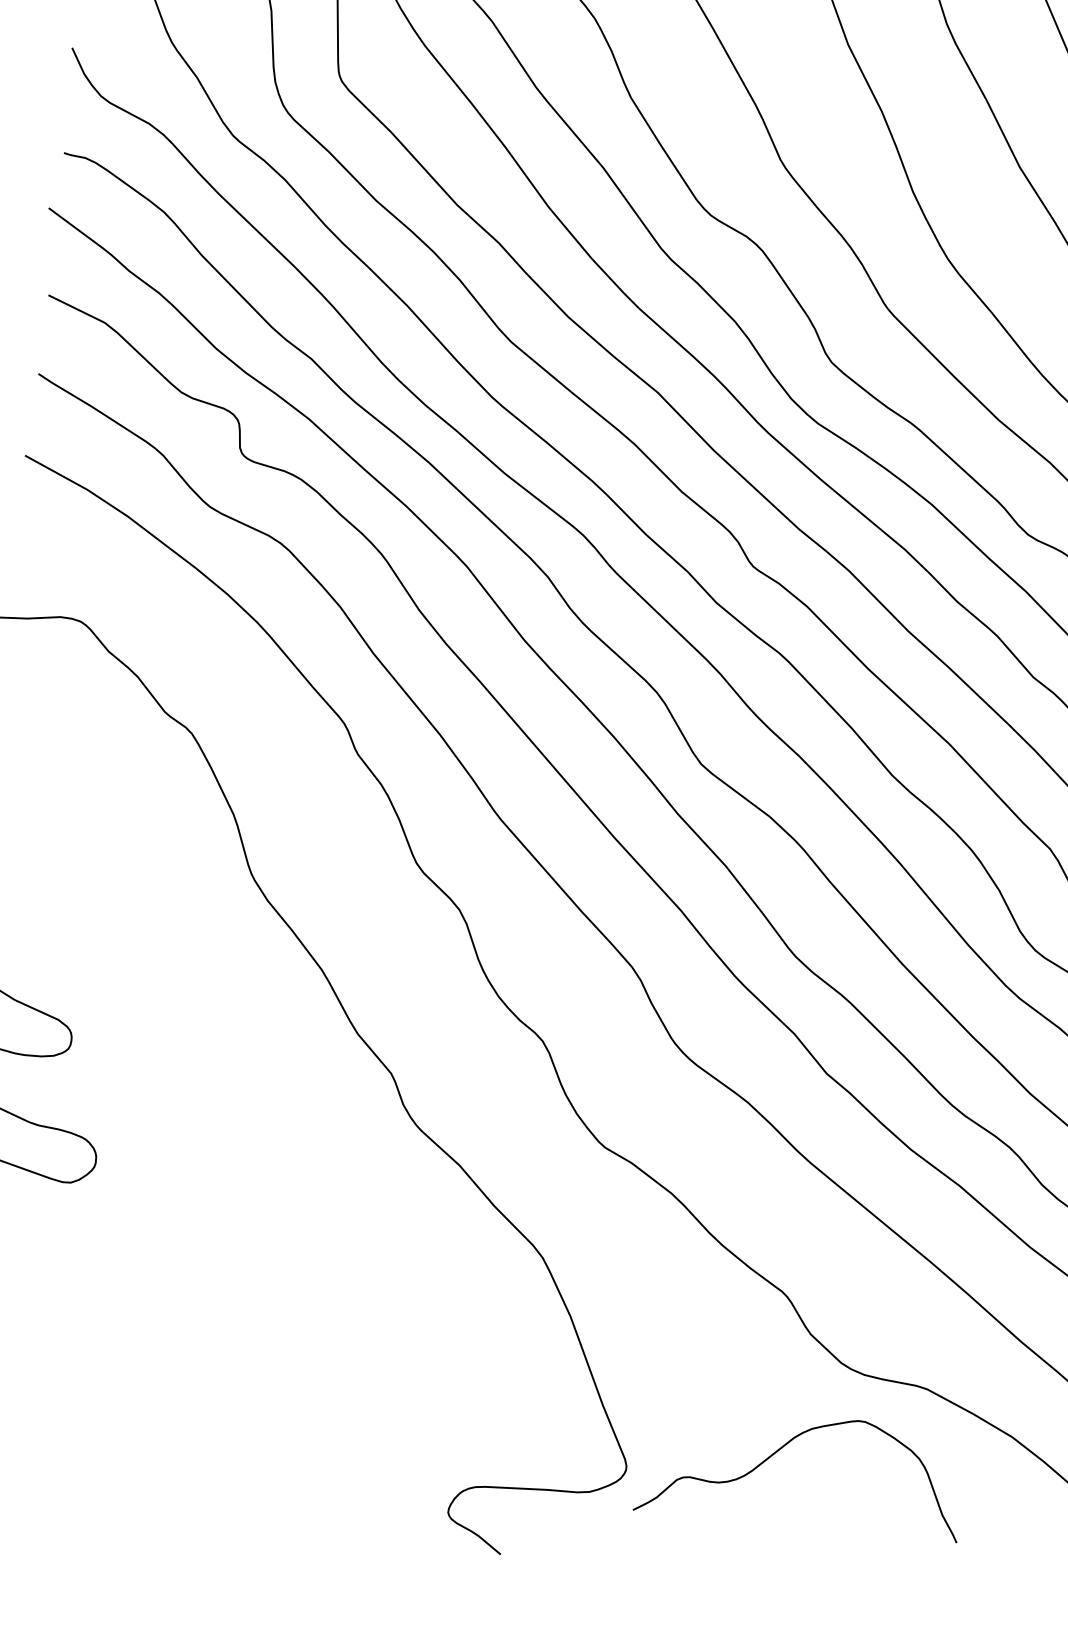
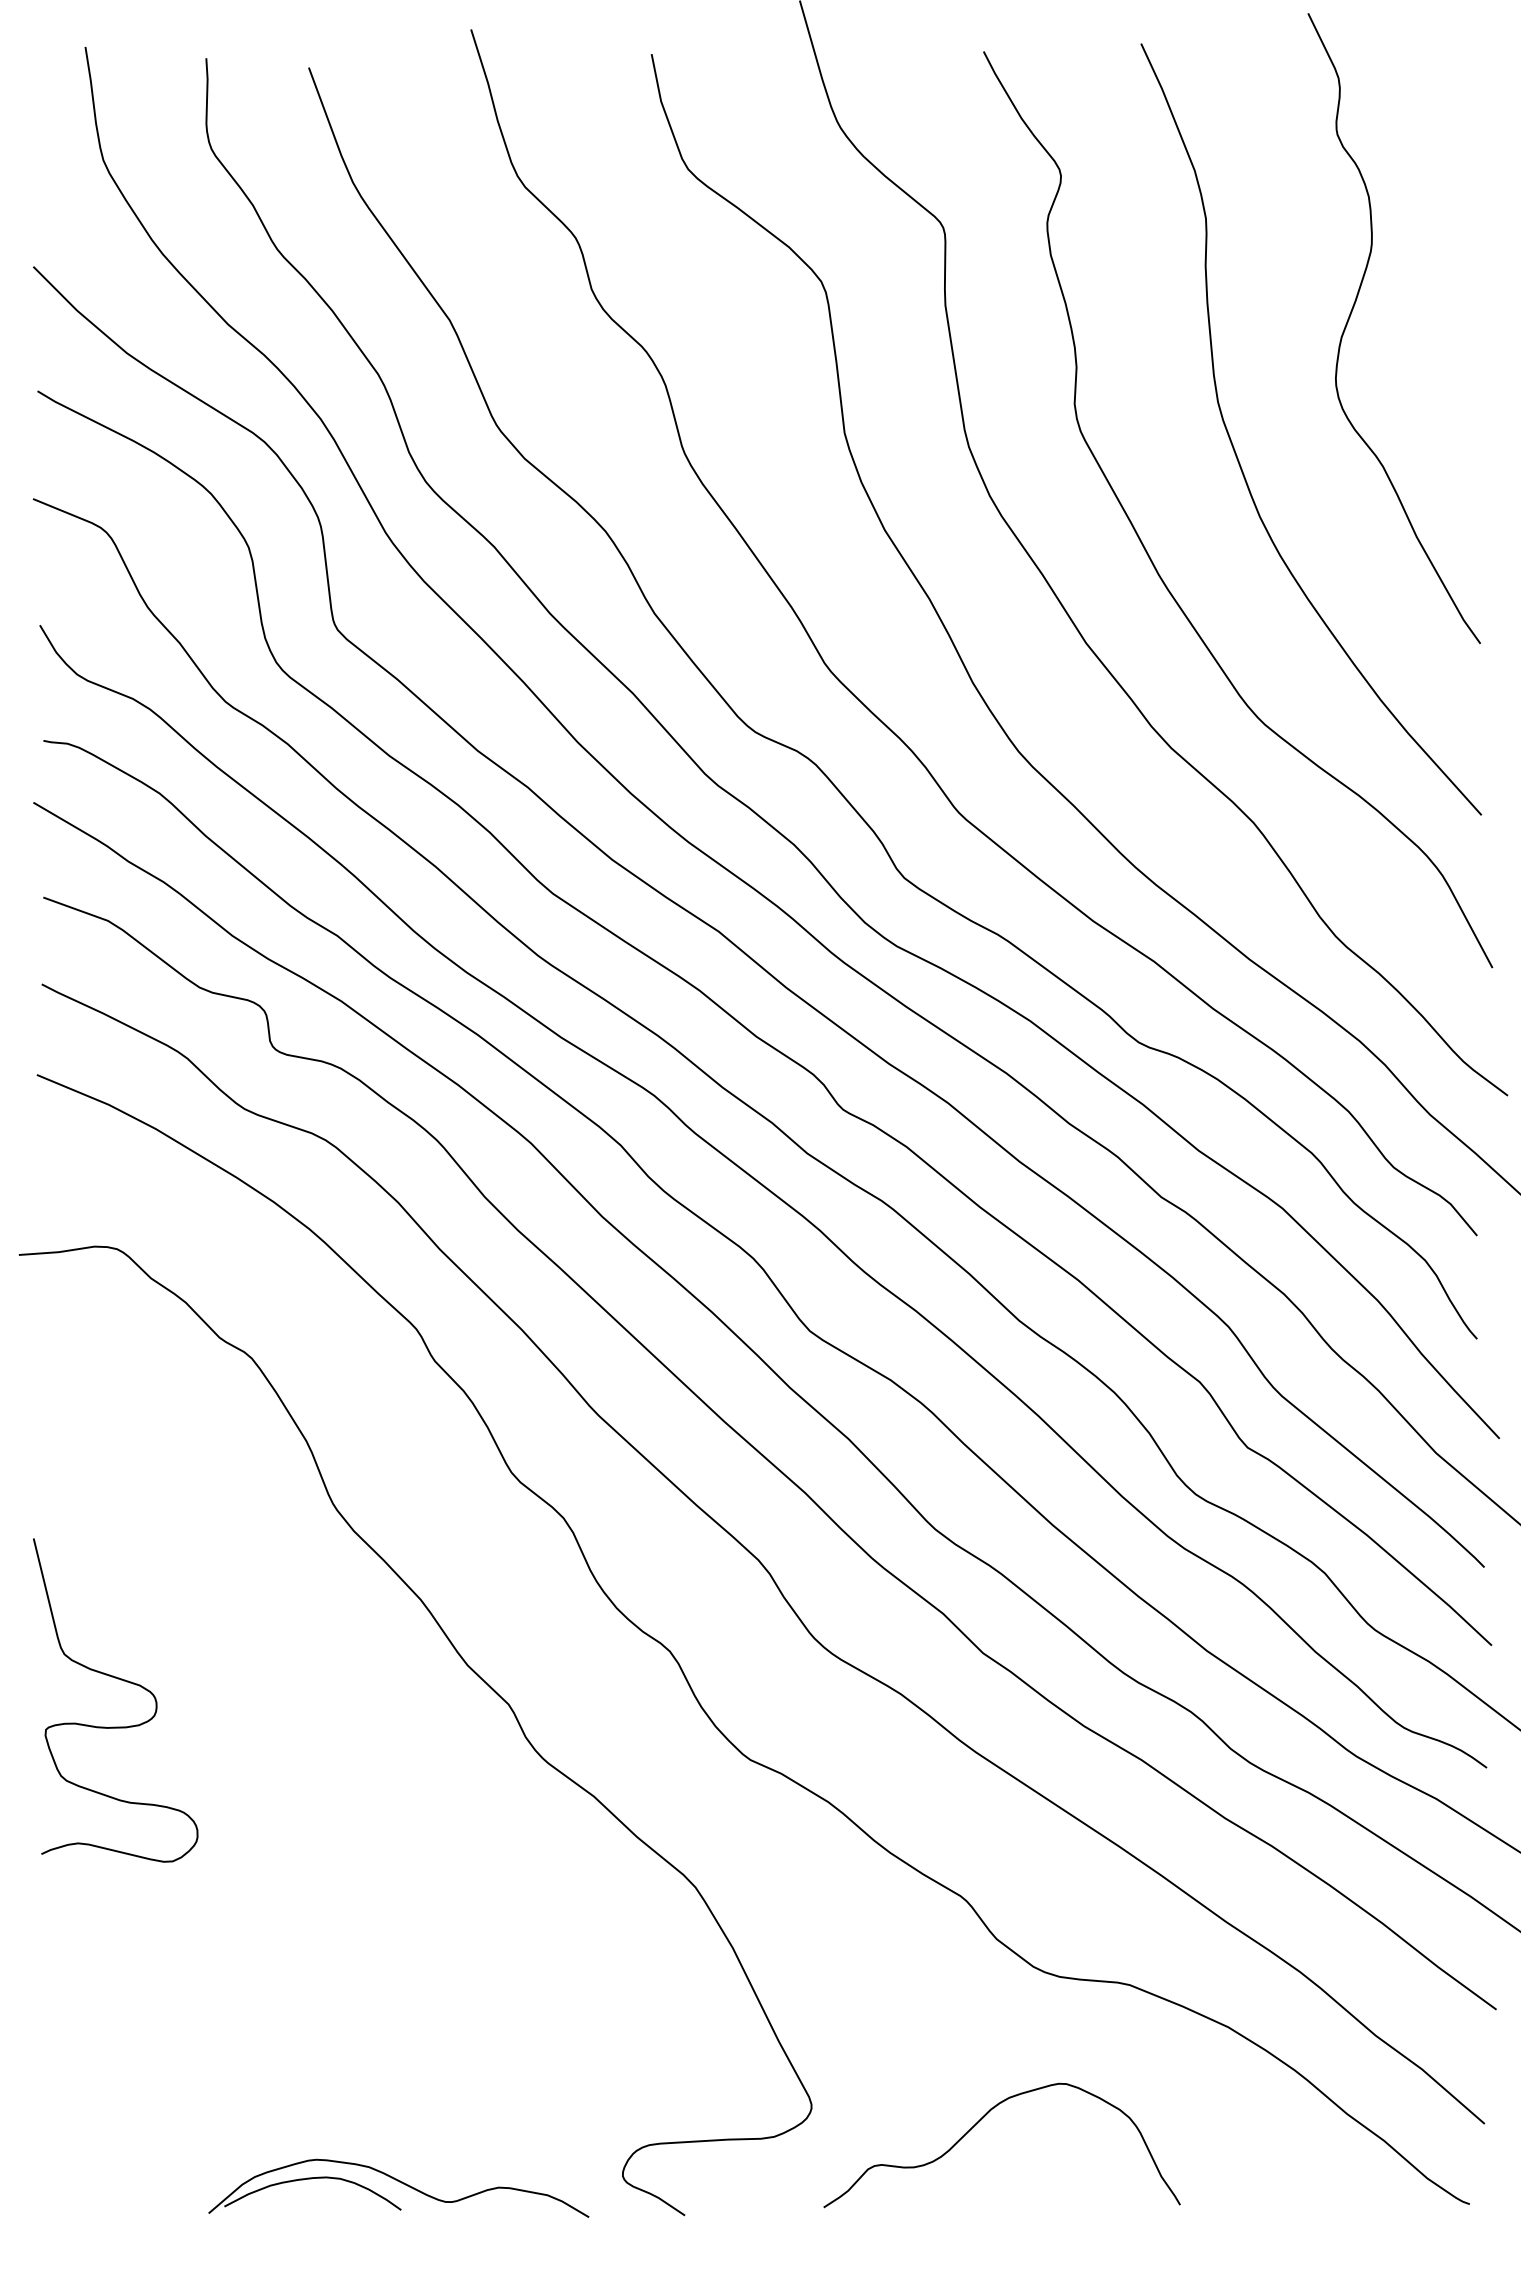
curve: (782, 1448) -> (979, 2122), moved
part: (243, 1500) -> (398, 2187), added

